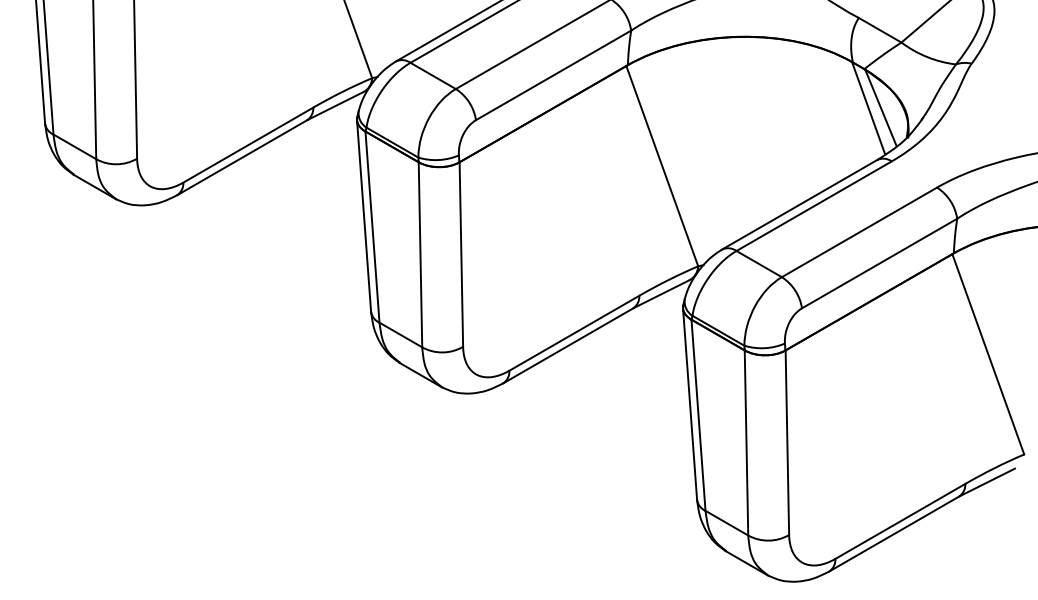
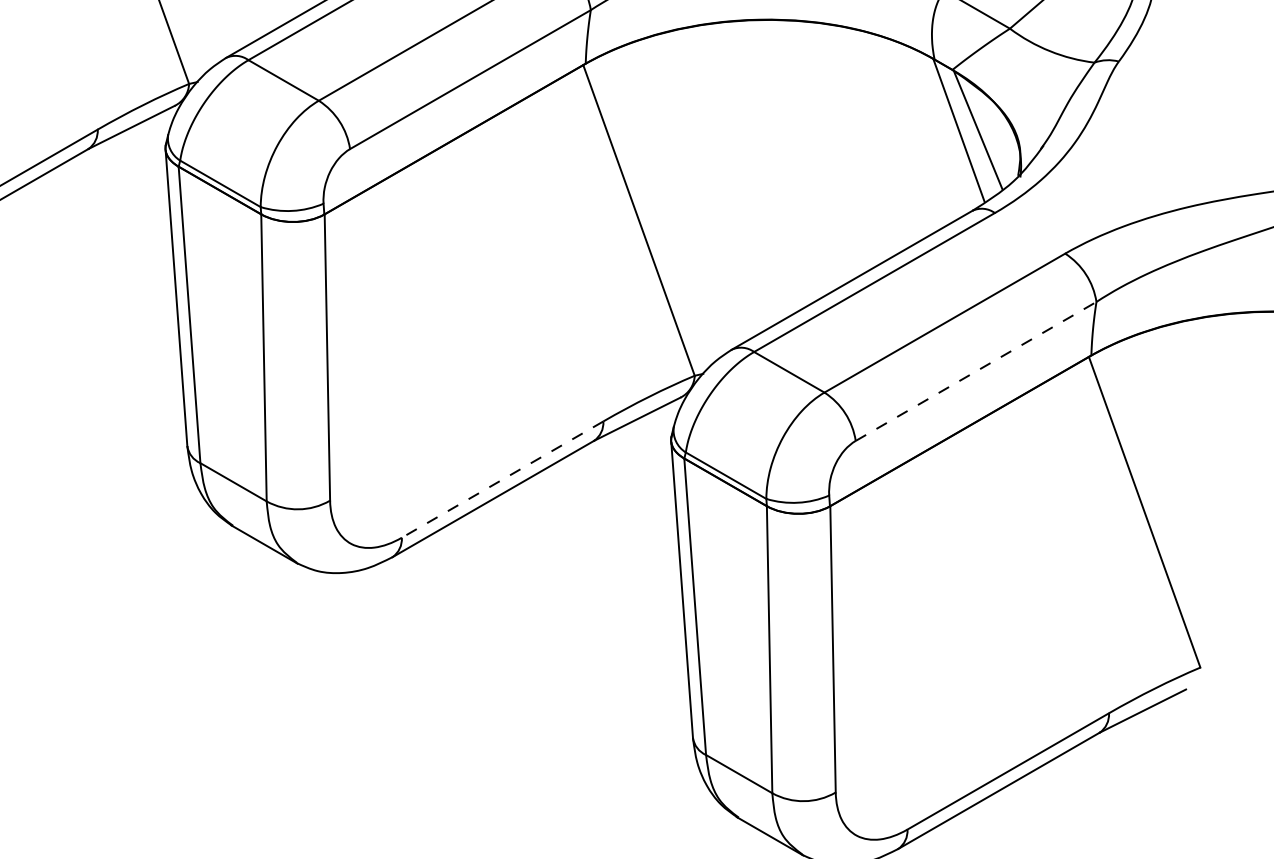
line: (879, 263) -> (975, 371), solid -> dashed
line: (573, 333) -> (501, 479), solid -> dashed

